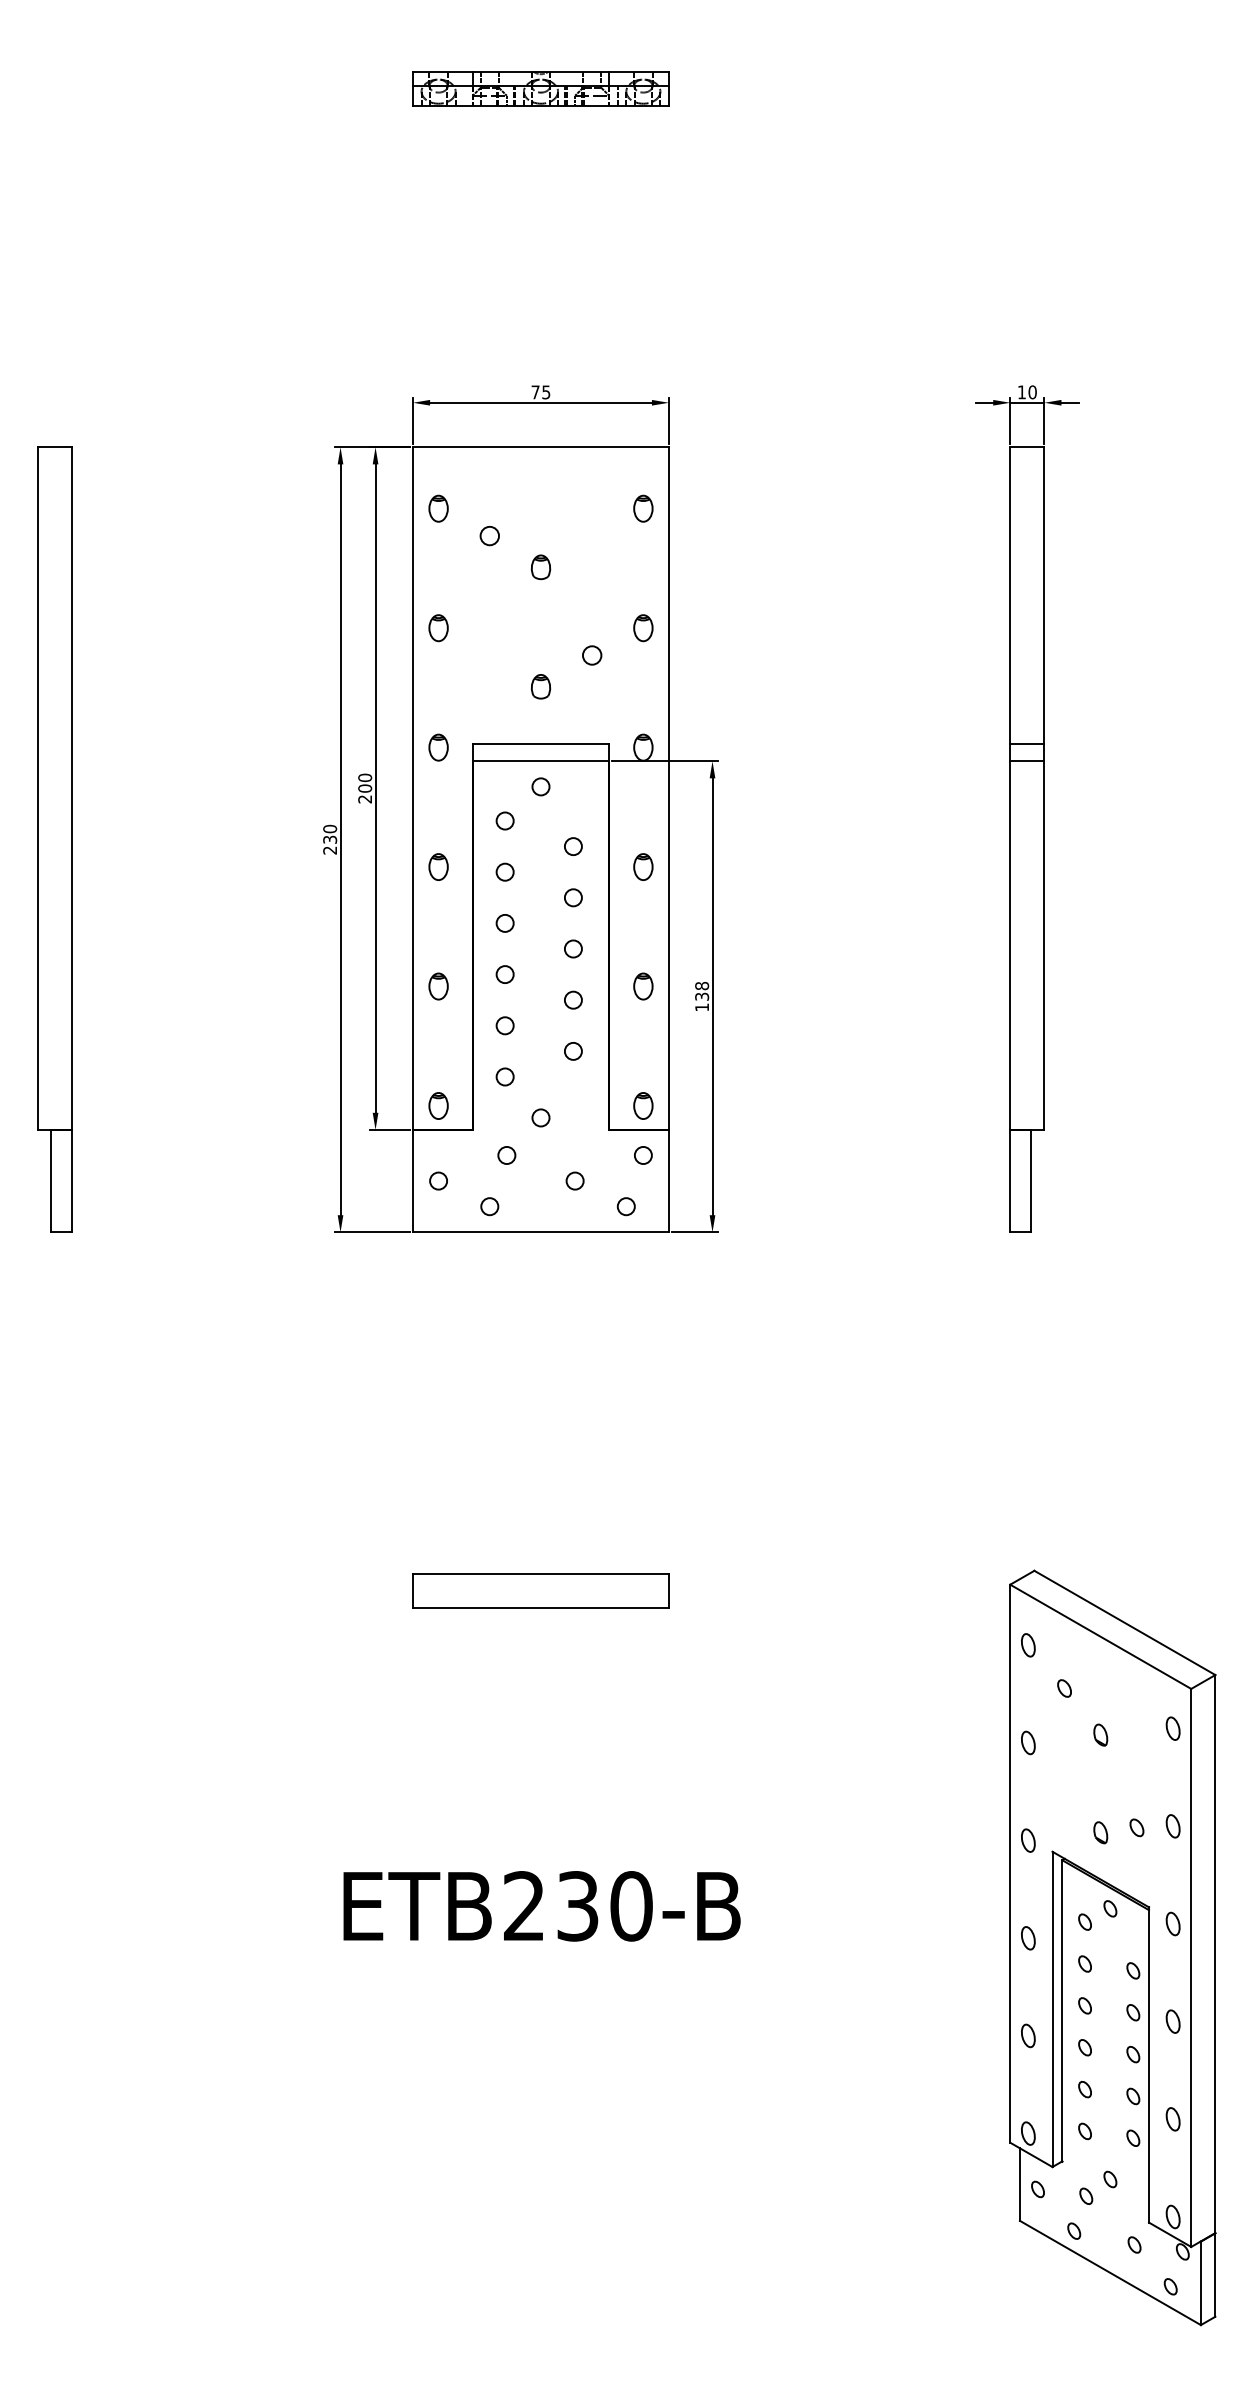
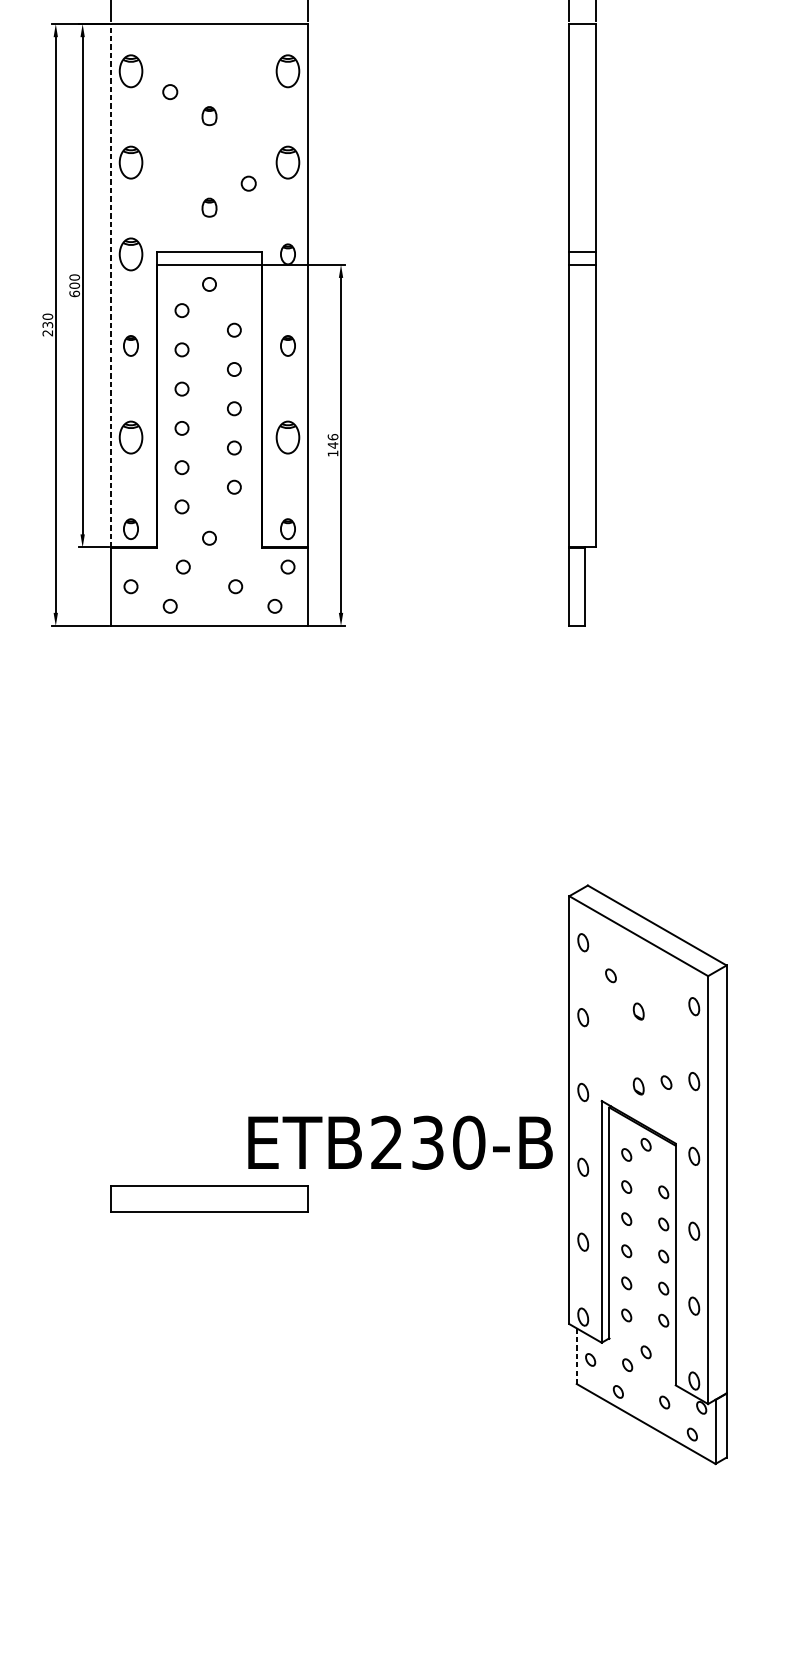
part: (438, 508) -> (130, 70), size x1.6
part: (643, 508) -> (288, 70), size x1.6
part: (438, 628) -> (130, 163), size x1.6
part: (643, 628) -> (288, 163), size x1.6
part: (438, 747) -> (130, 254), size x1.6
line: (413, 788) -> (111, 285), solid -> dashed
text: (365, 799) -> (74, 294), 200 -> 600
part: (438, 986) -> (130, 437), size x1.6
part: (643, 986) -> (288, 437), size x1.6
text: (702, 991) -> (333, 441), 138 -> 146
part: (540, 1590) -> (209, 1198), moved
text: (541, 1906) -> (400, 1142), moved
line: (1019, 2185) -> (576, 1356), solid -> dashed

